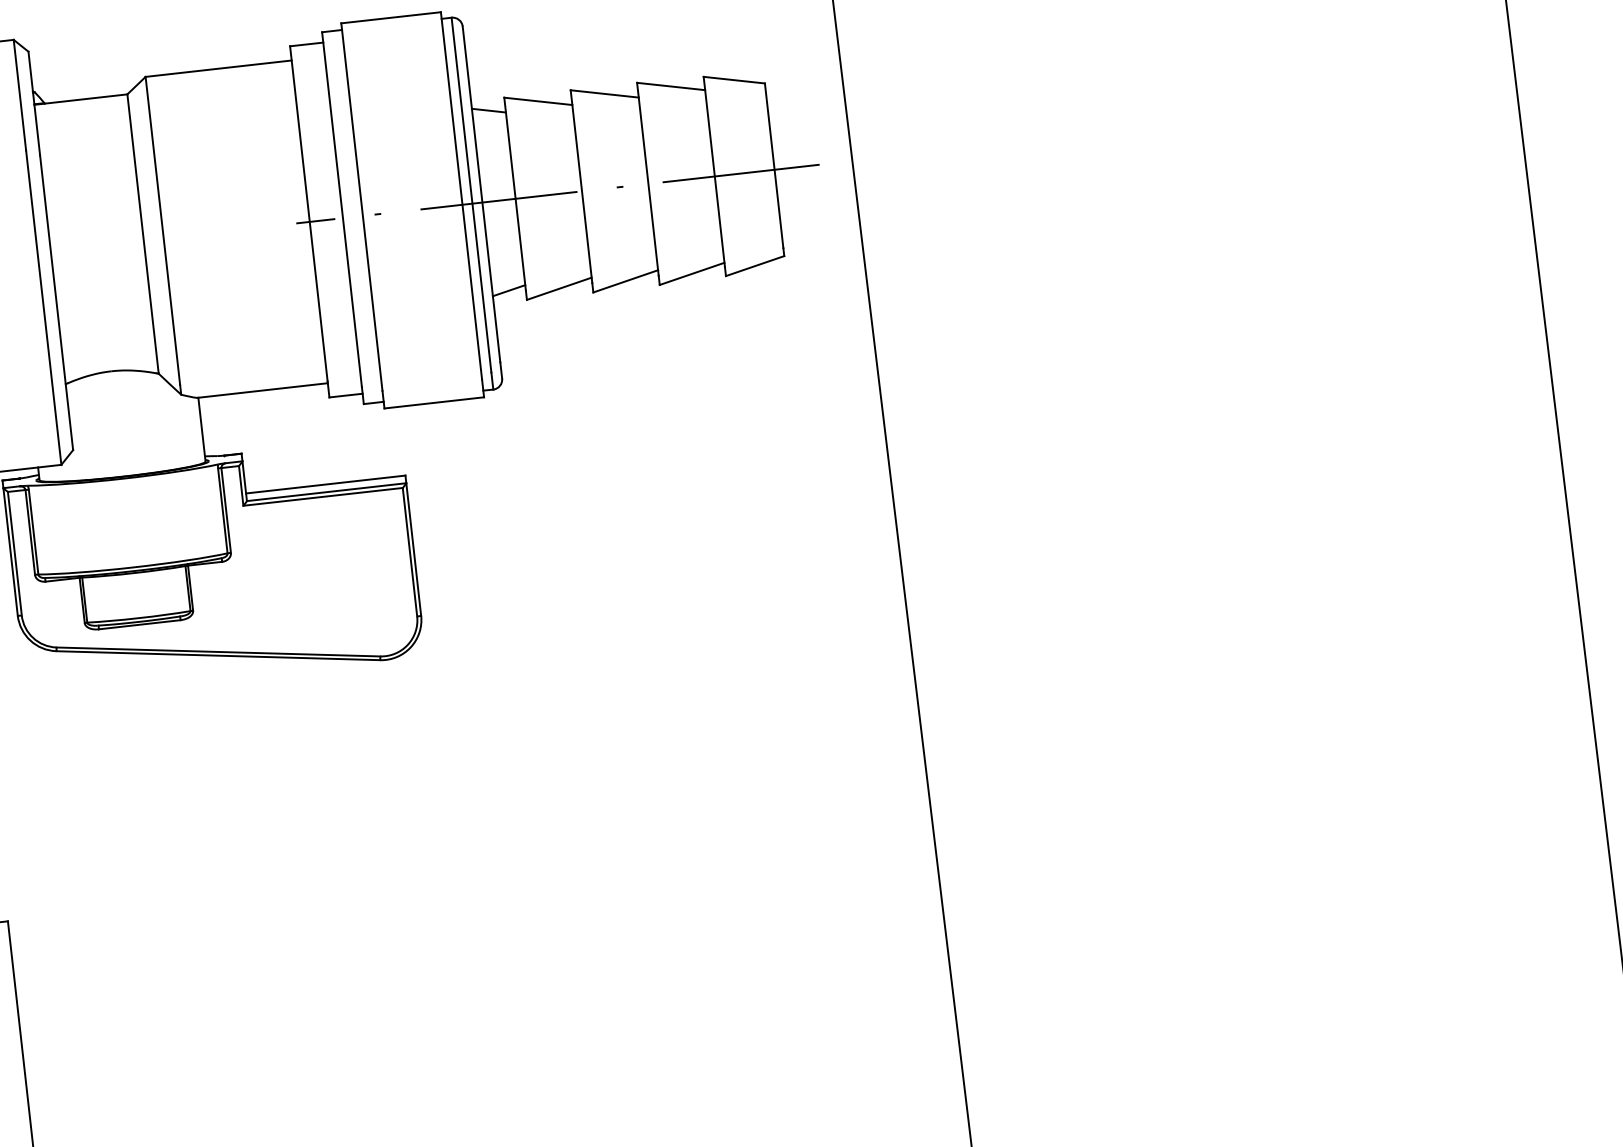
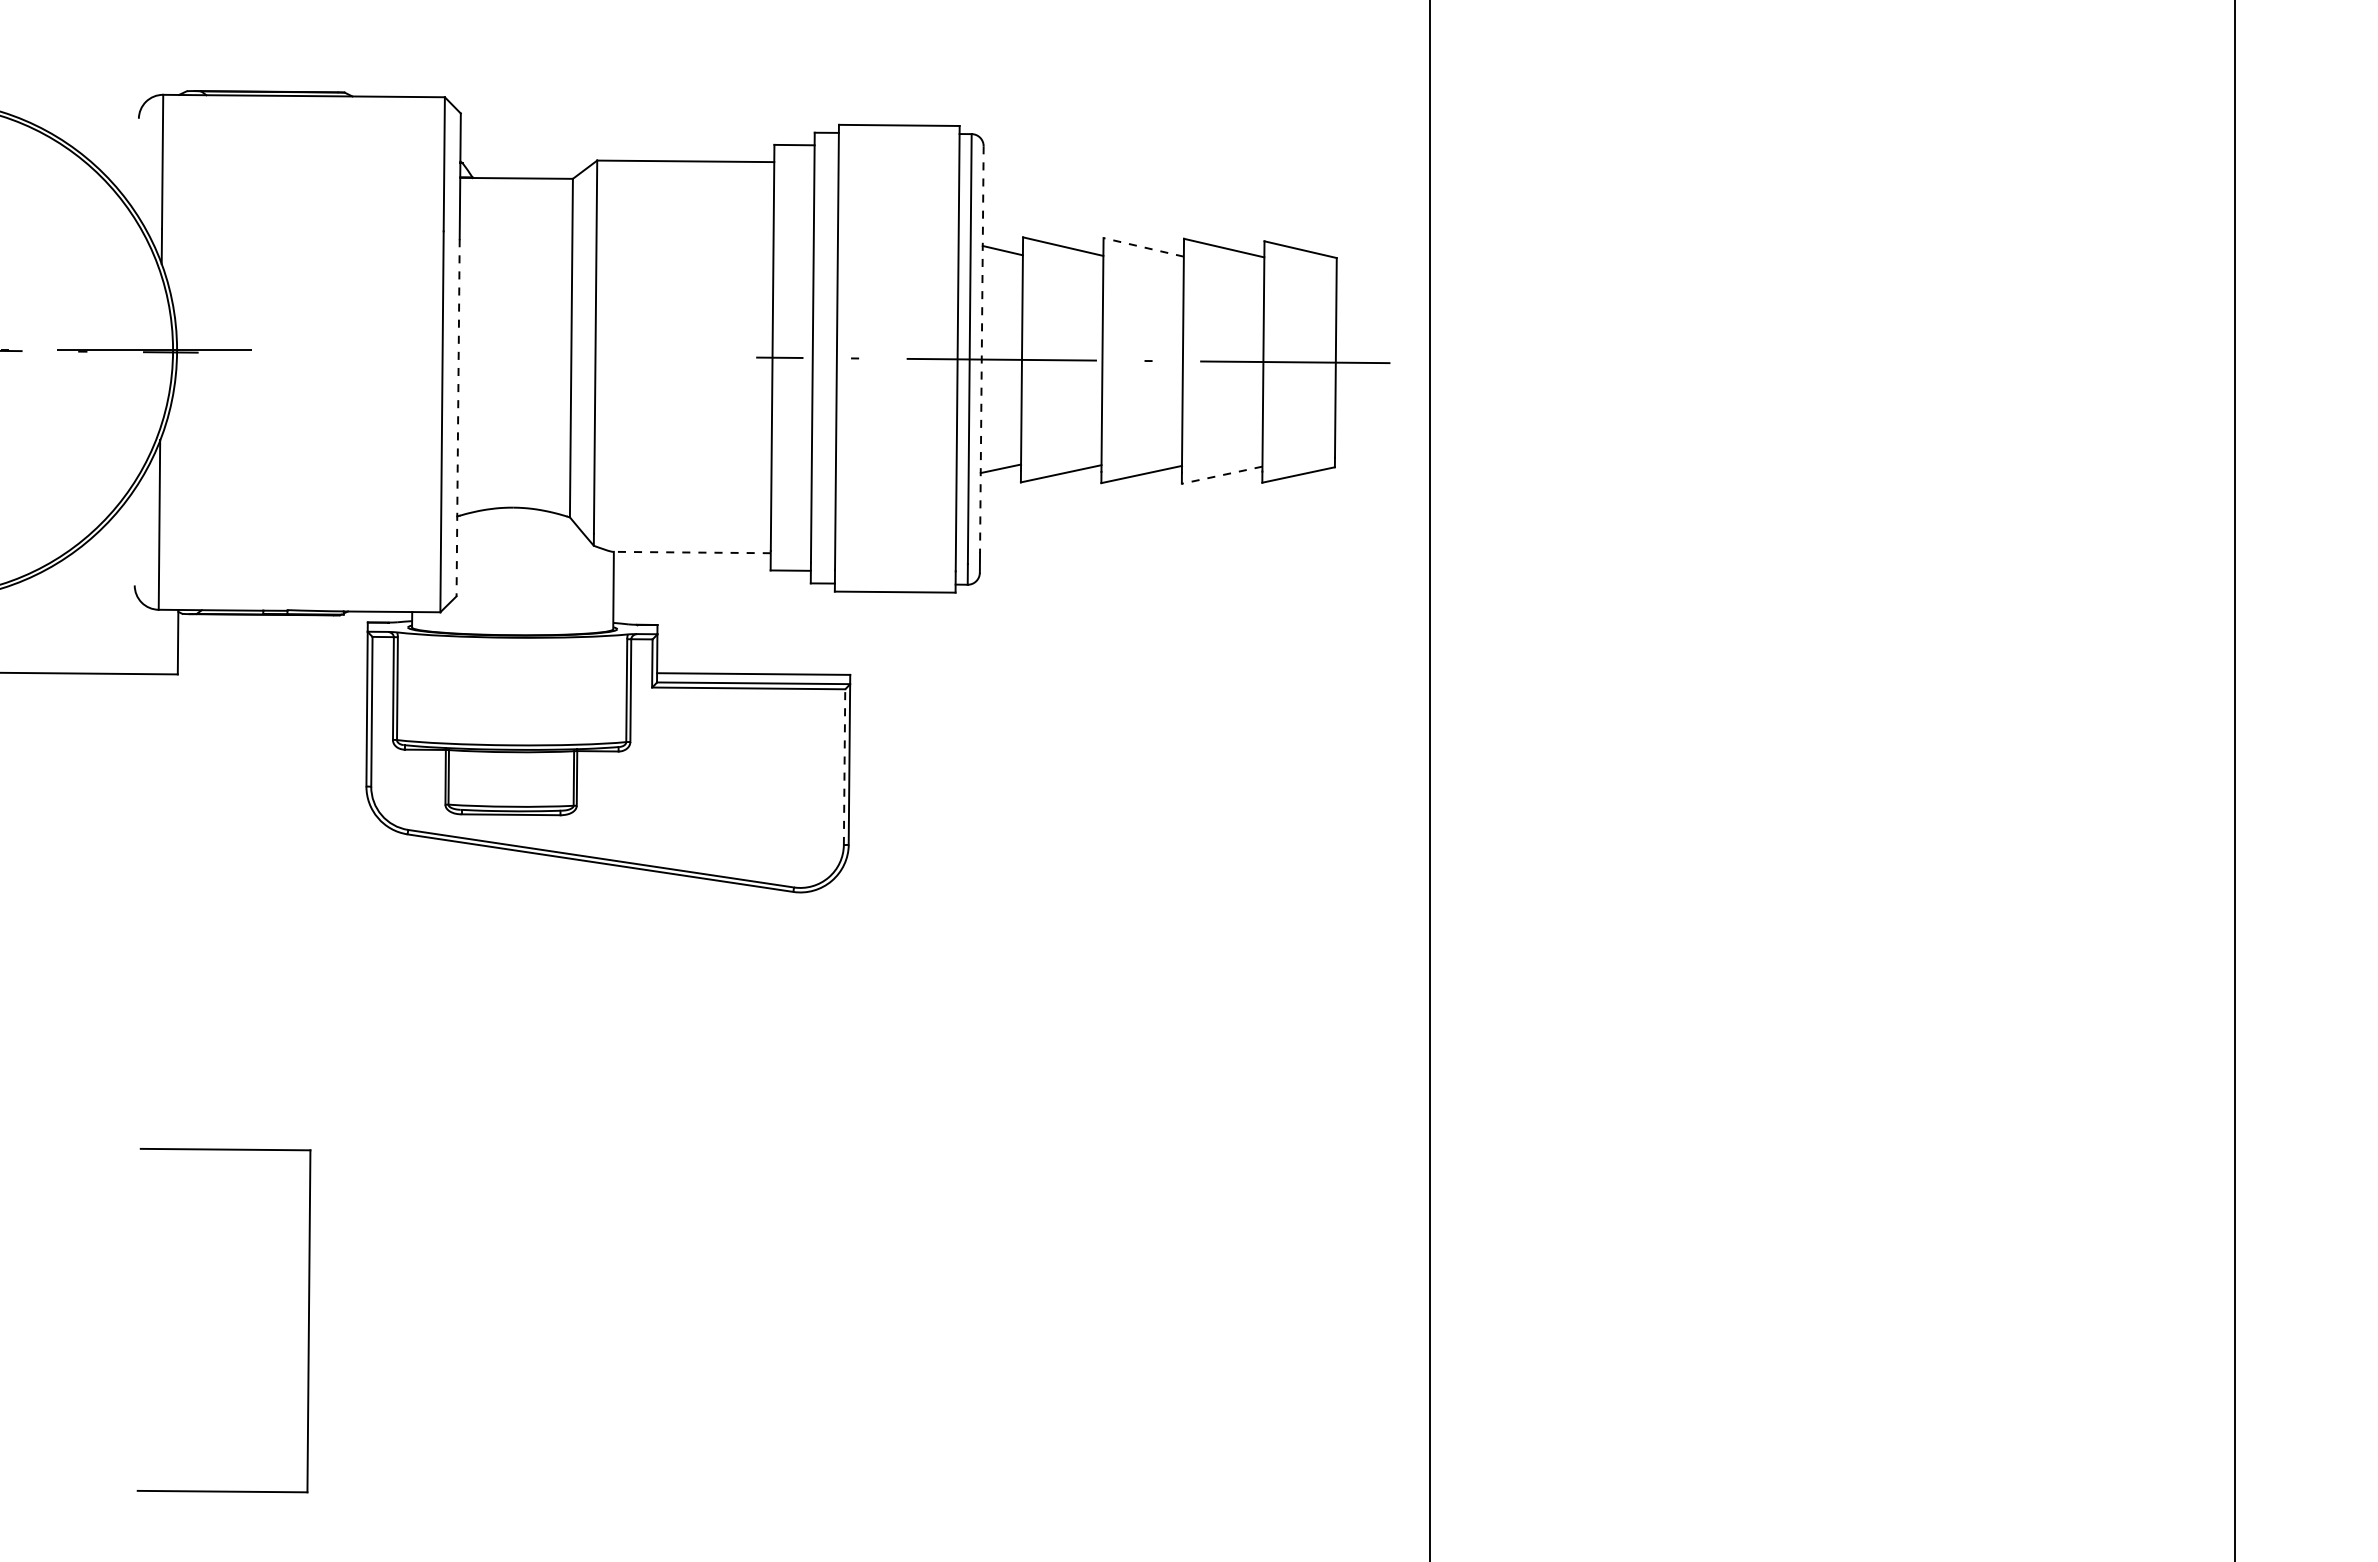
line: (604, 94) -> (1143, 247), solid -> dashed
line: (481, 195) -> (981, 350), solid -> dashed
line: (691, 274) -> (1221, 475), solid -> dashed
line: (56, 302) -> (458, 417), solid -> dashed
line: (262, 390) -> (691, 552), solid -> dashed
line: (409, 552) -> (844, 767), solid -> dashed

